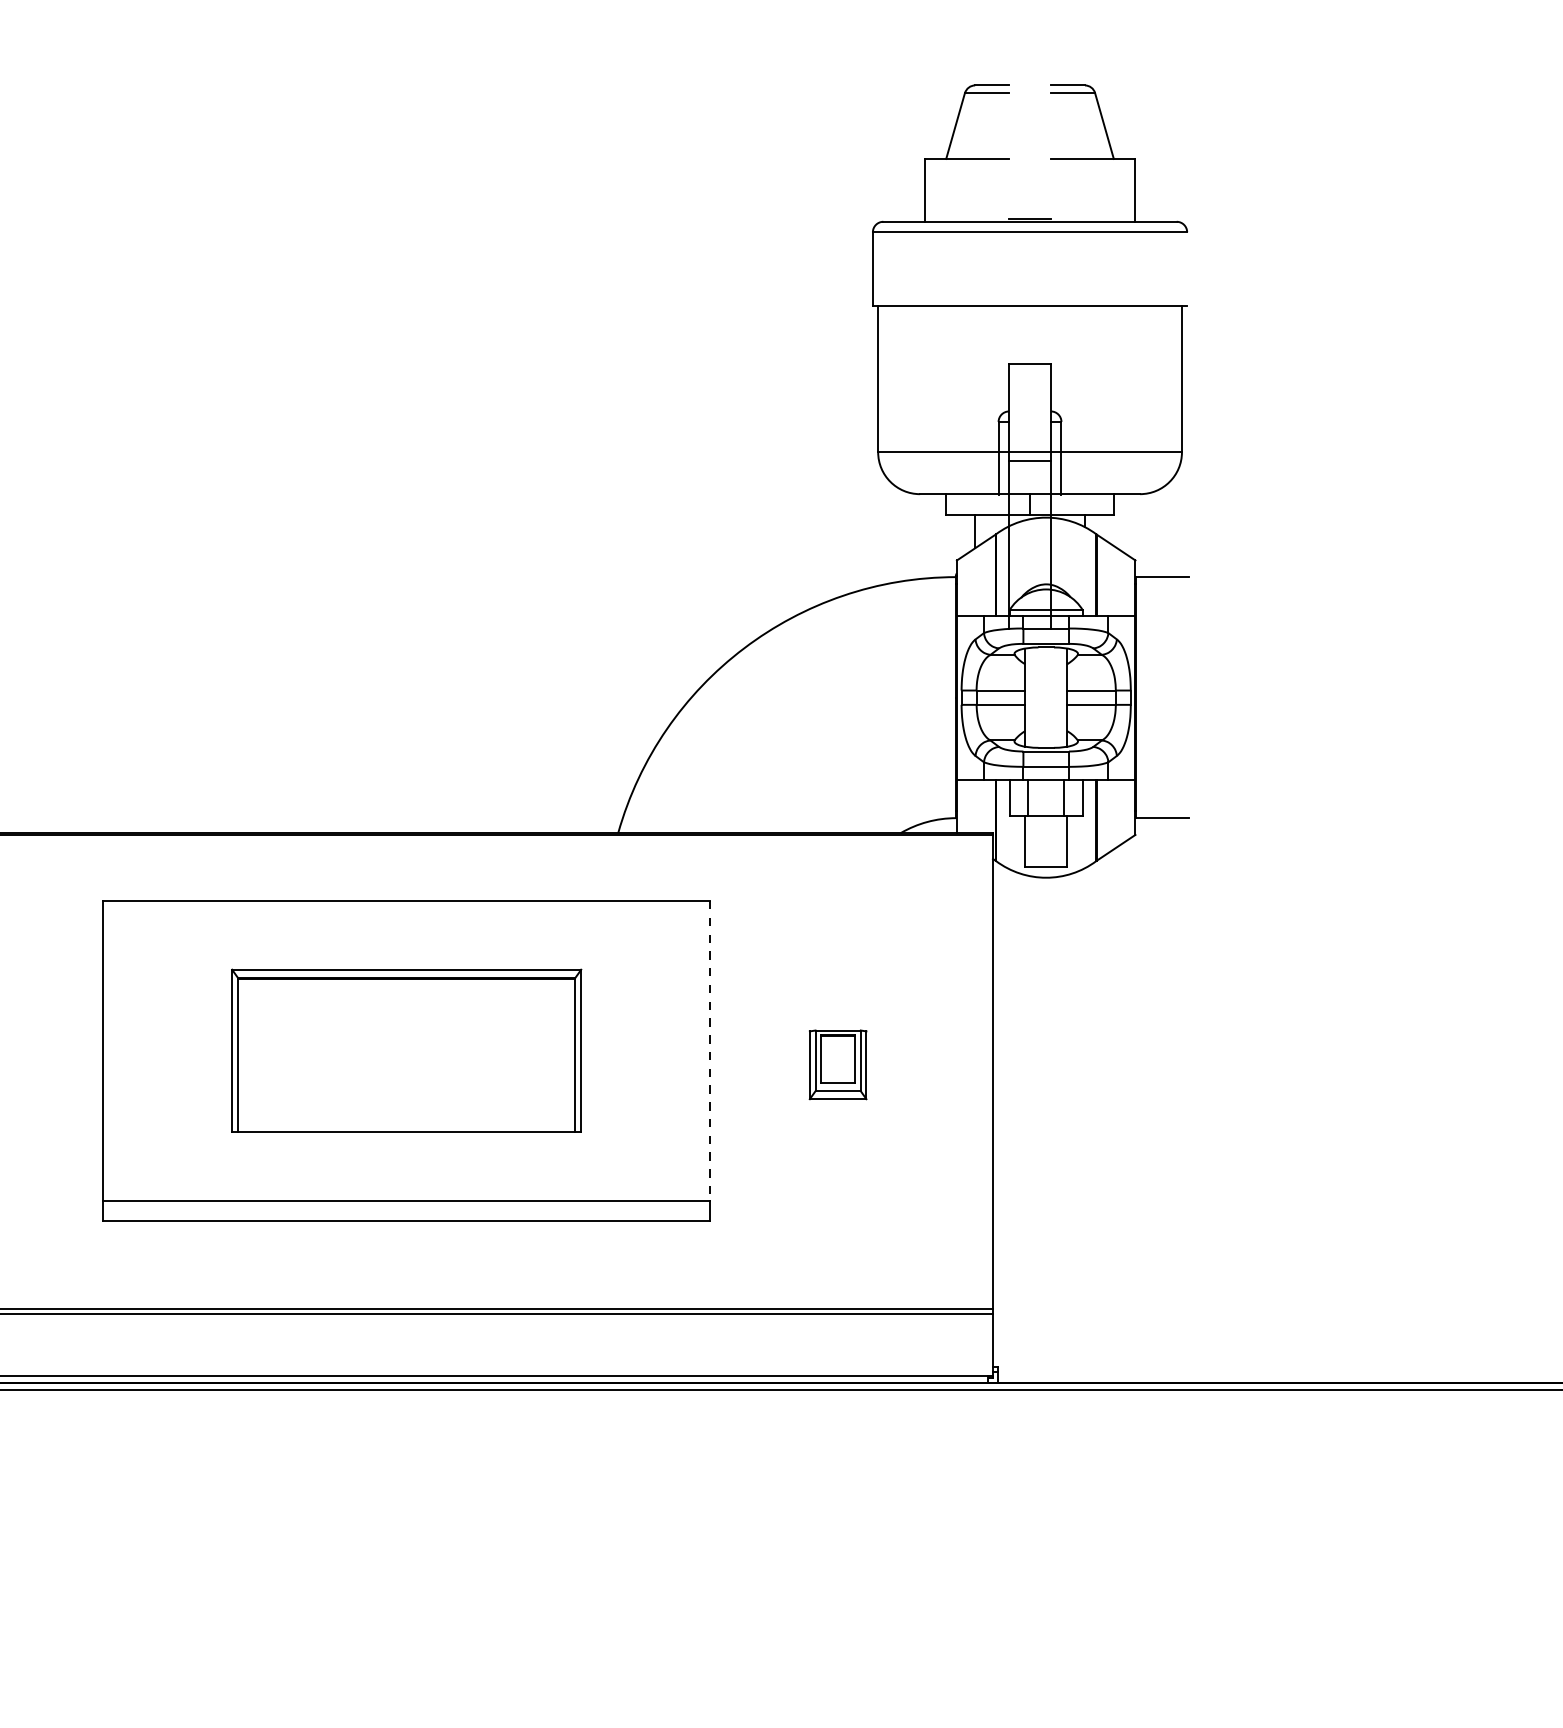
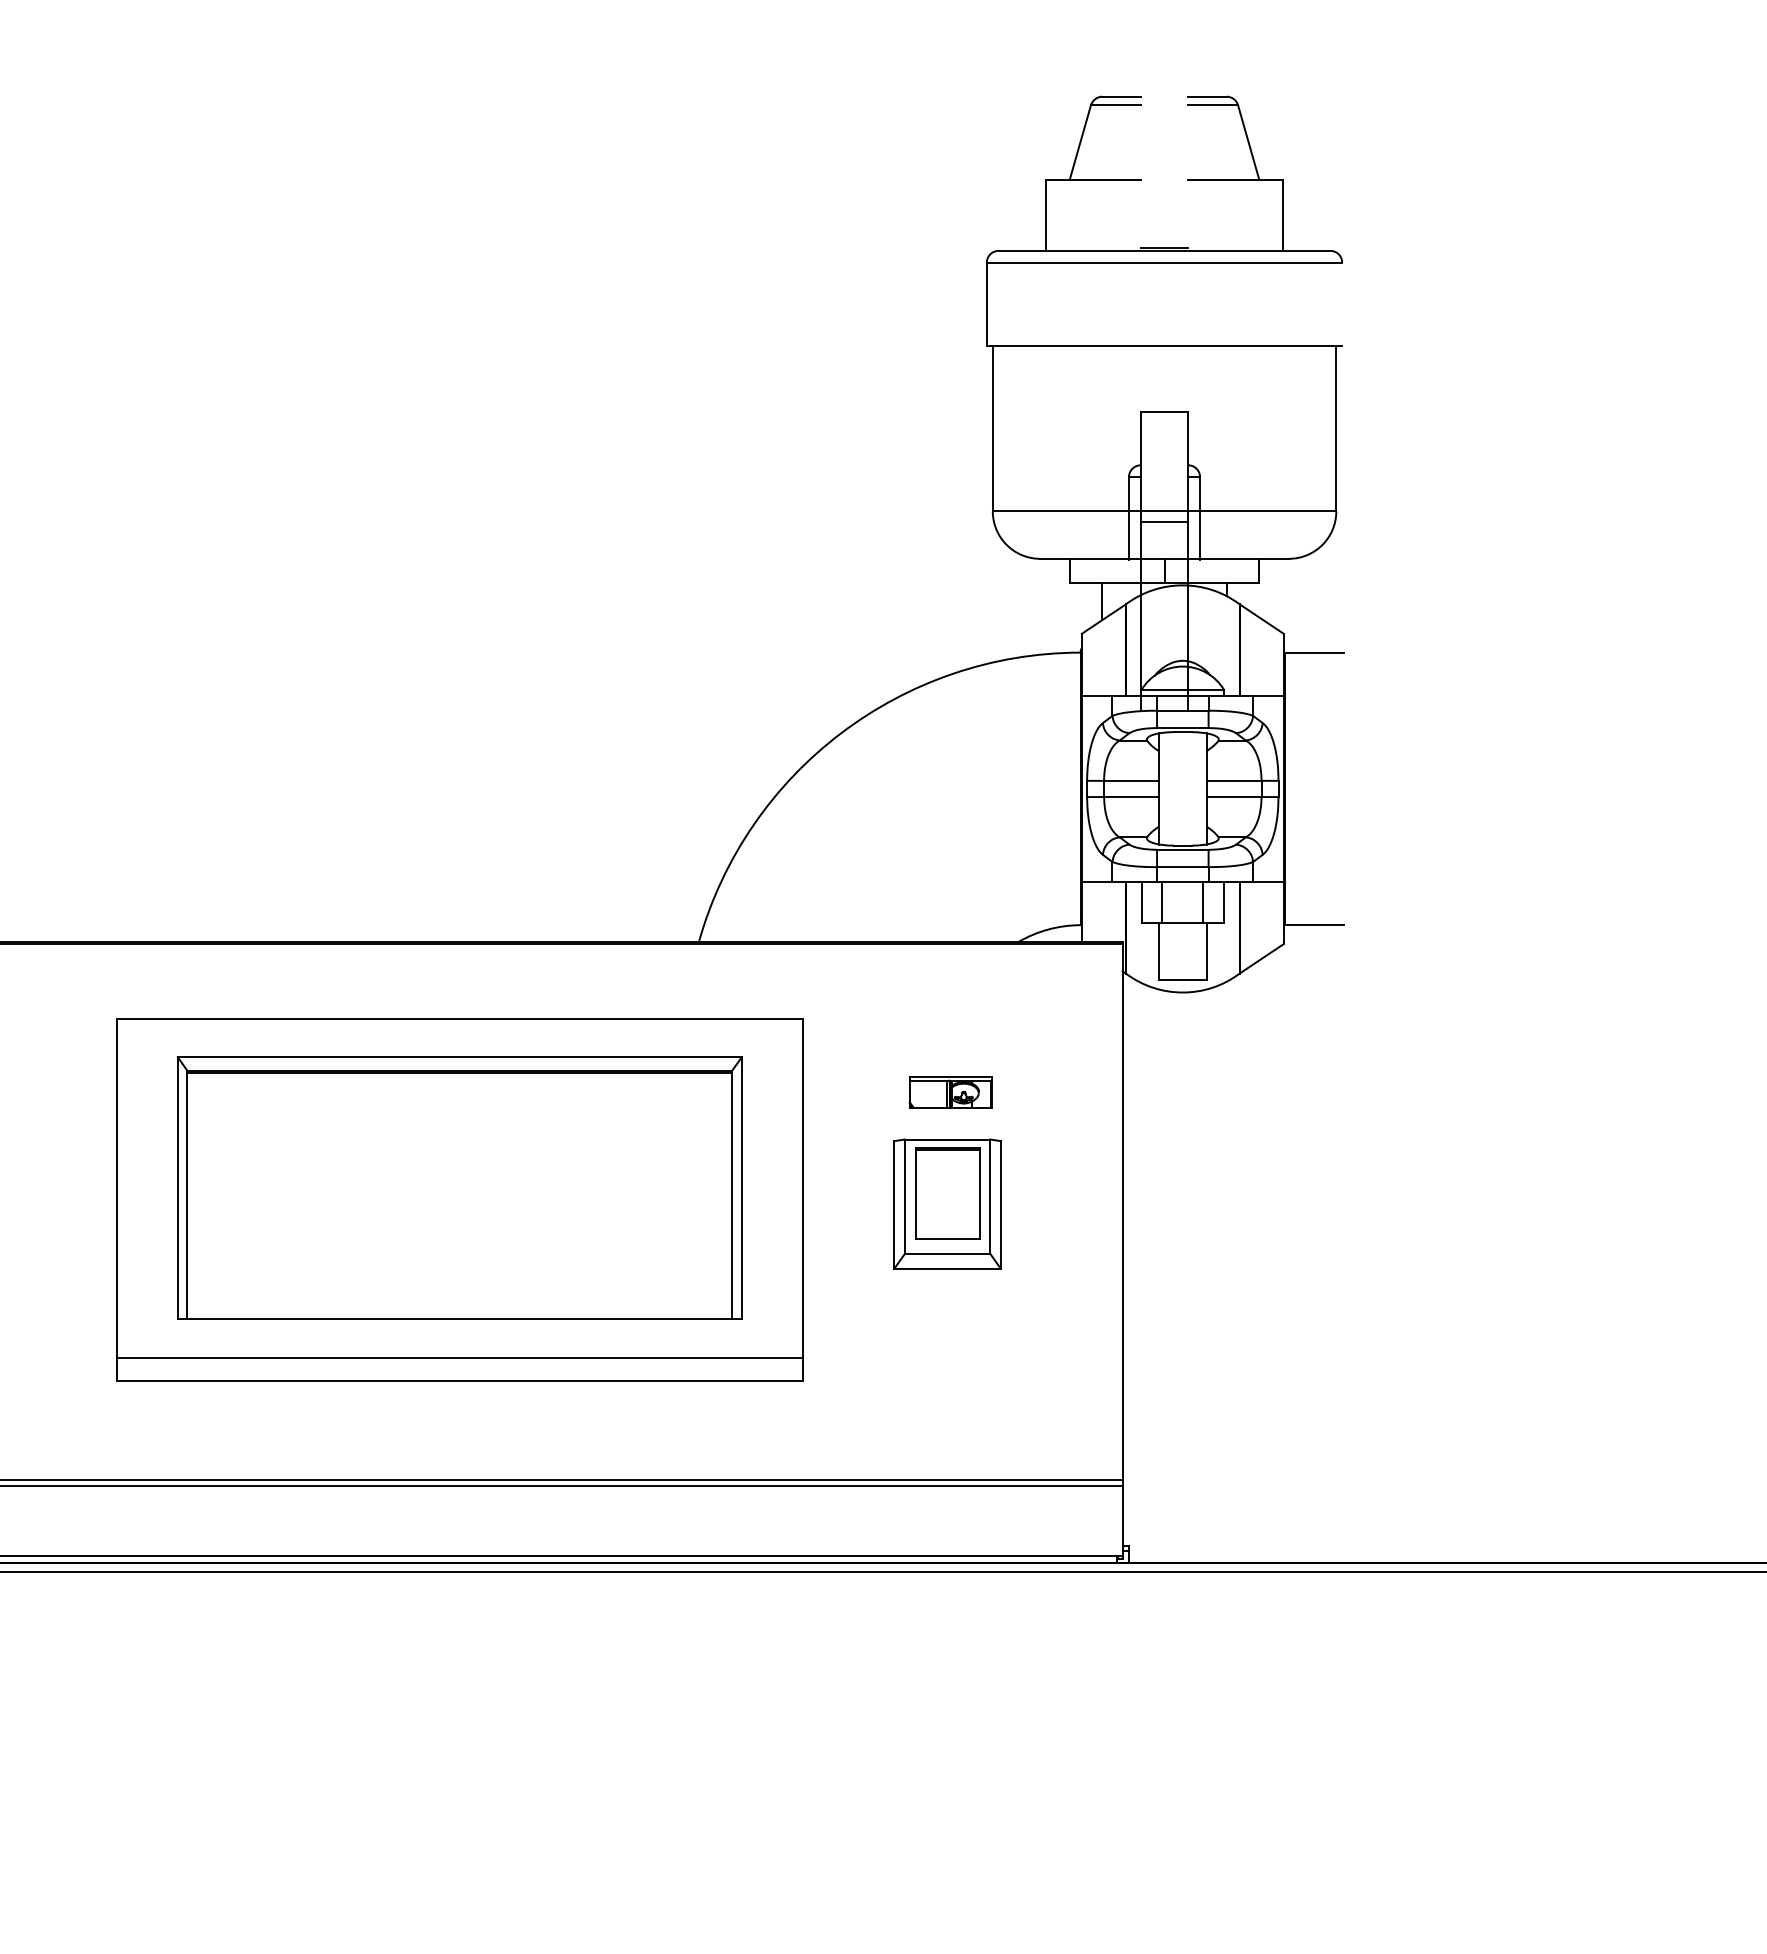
part: (840, 966) -> (950, 1092), added
part: (406, 1050) -> (459, 1187), size x1.43
line: (709, 1051) -> (802, 1188), dashed -> solid
part: (838, 1064) -> (947, 1203), size x1.67

